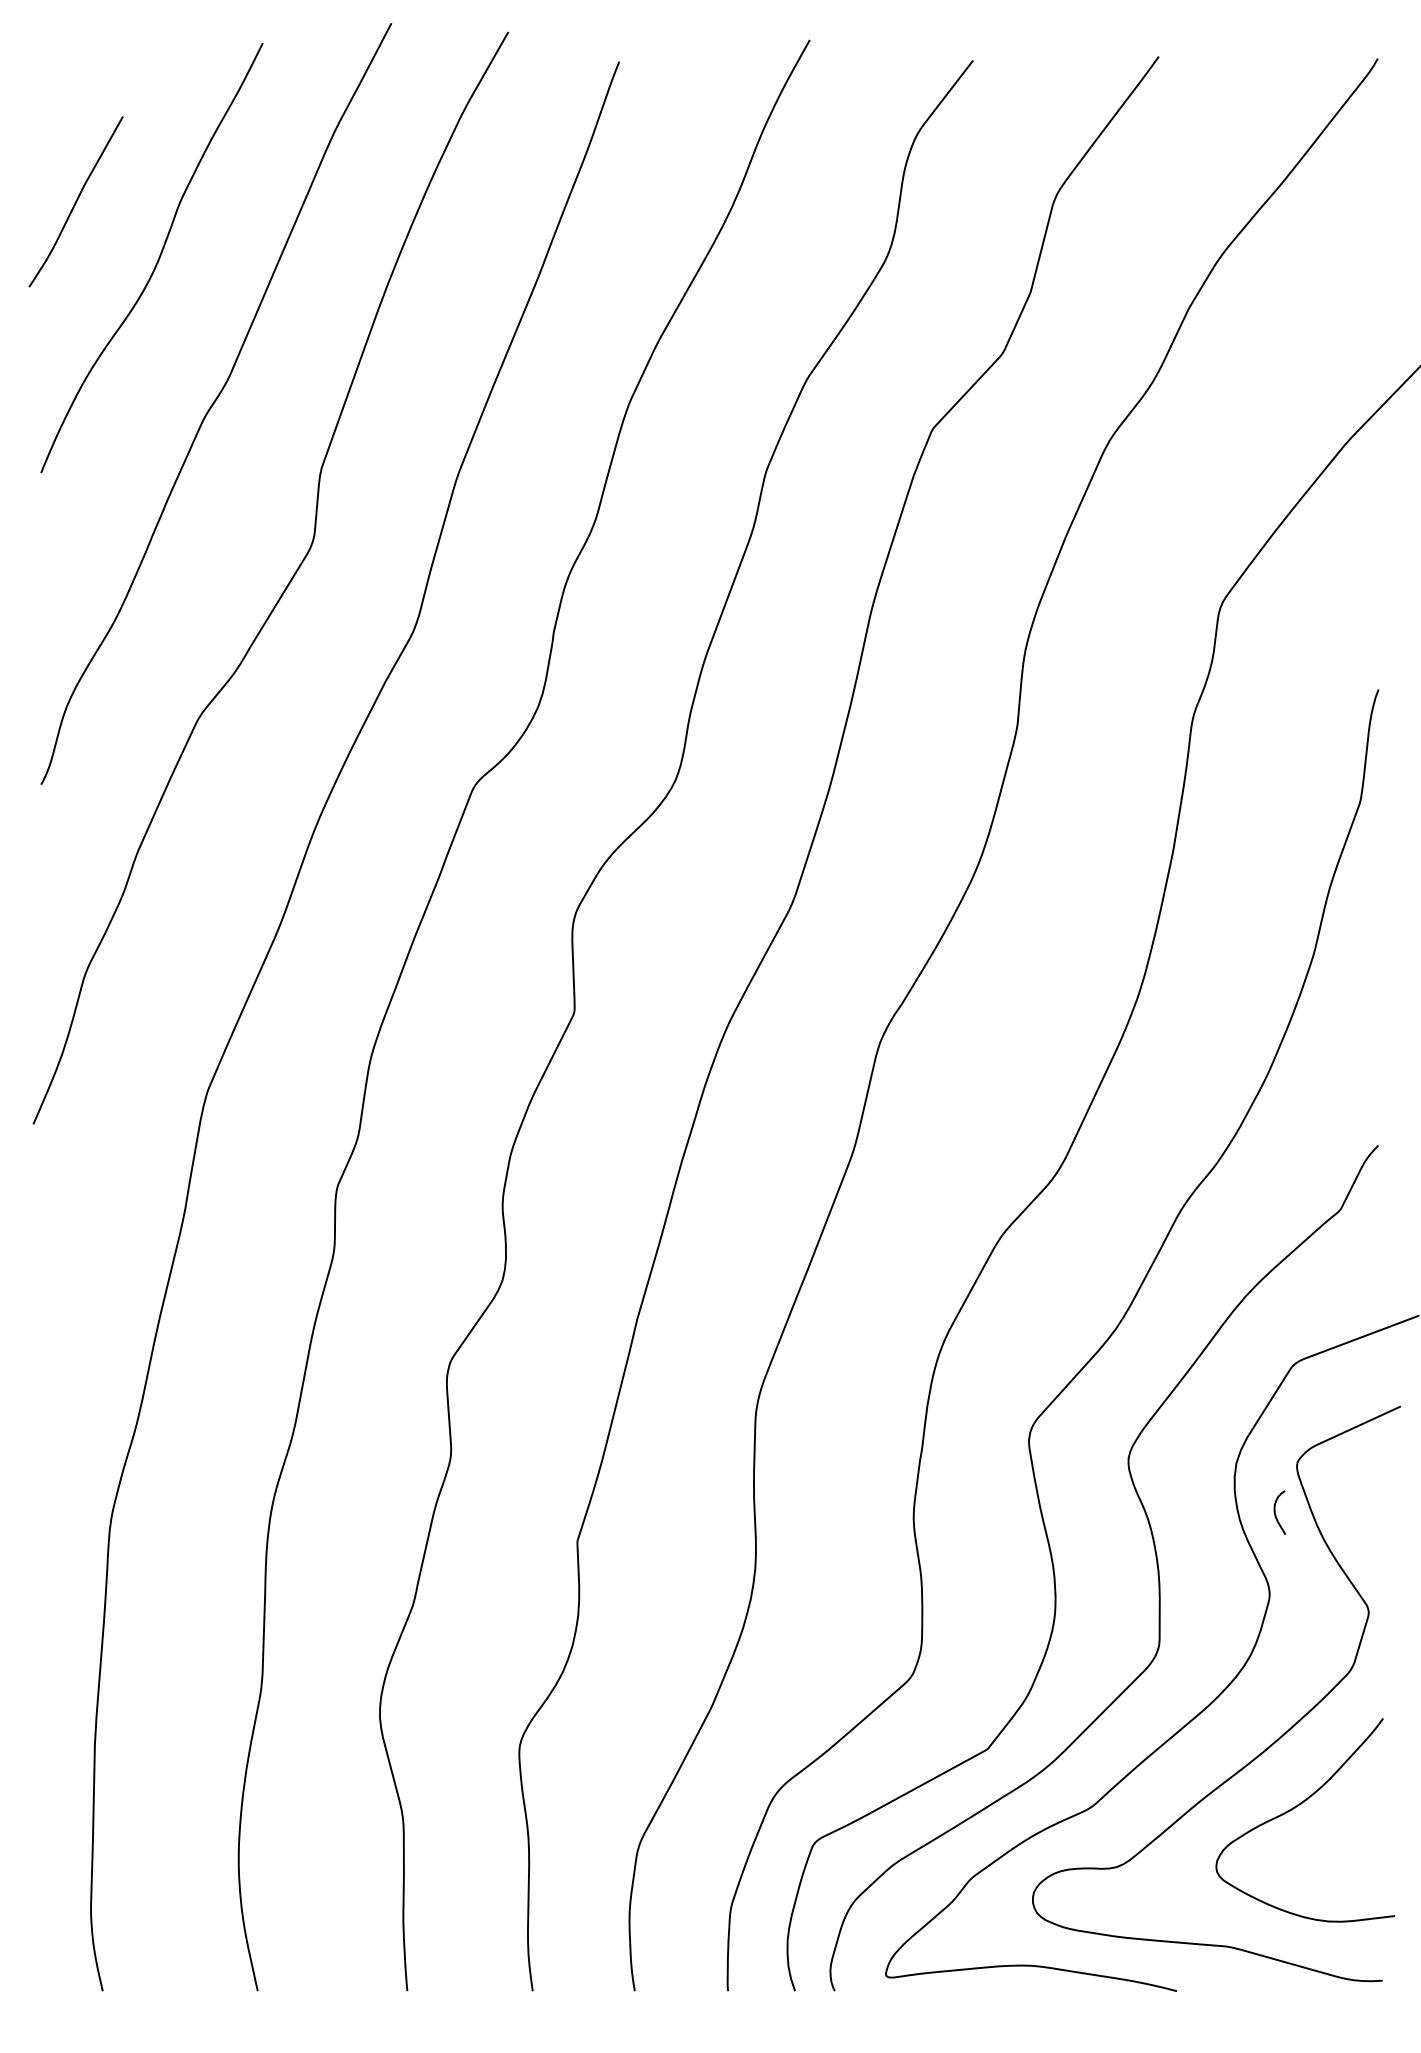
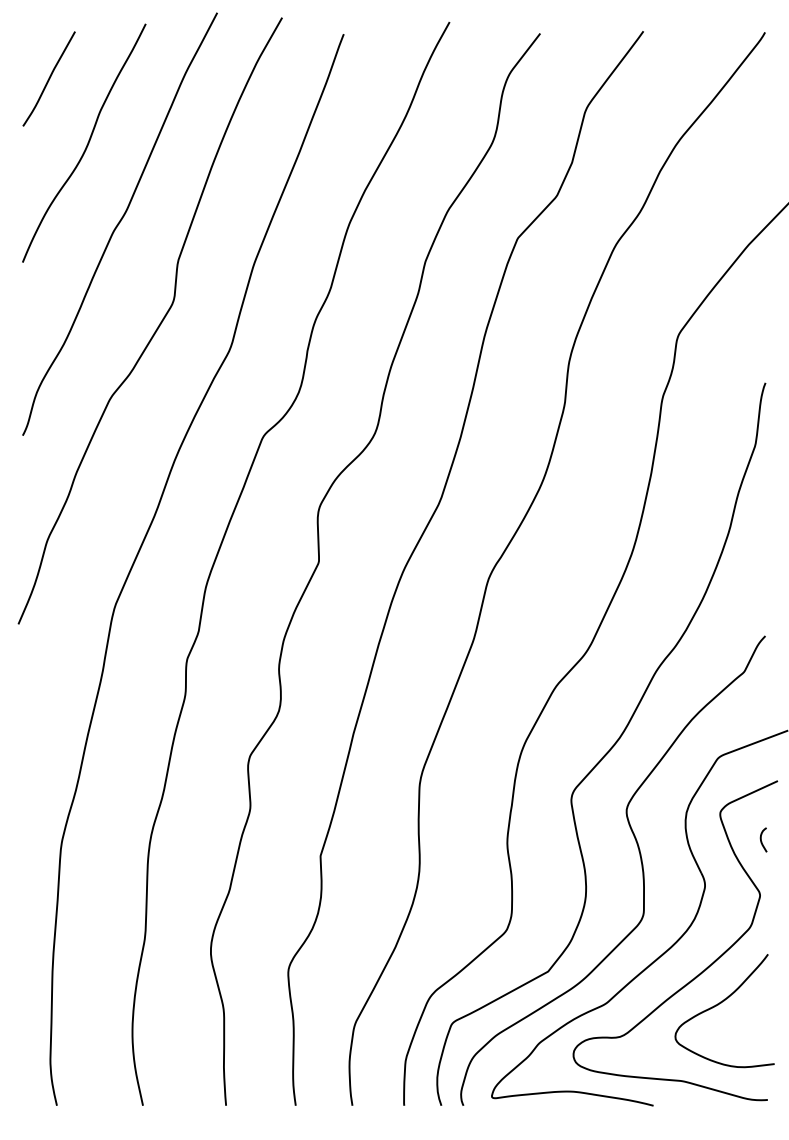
curve: (74, 200) -> (48, 78), moved
curve: (1275, 1511) -> (761, 839), moved

